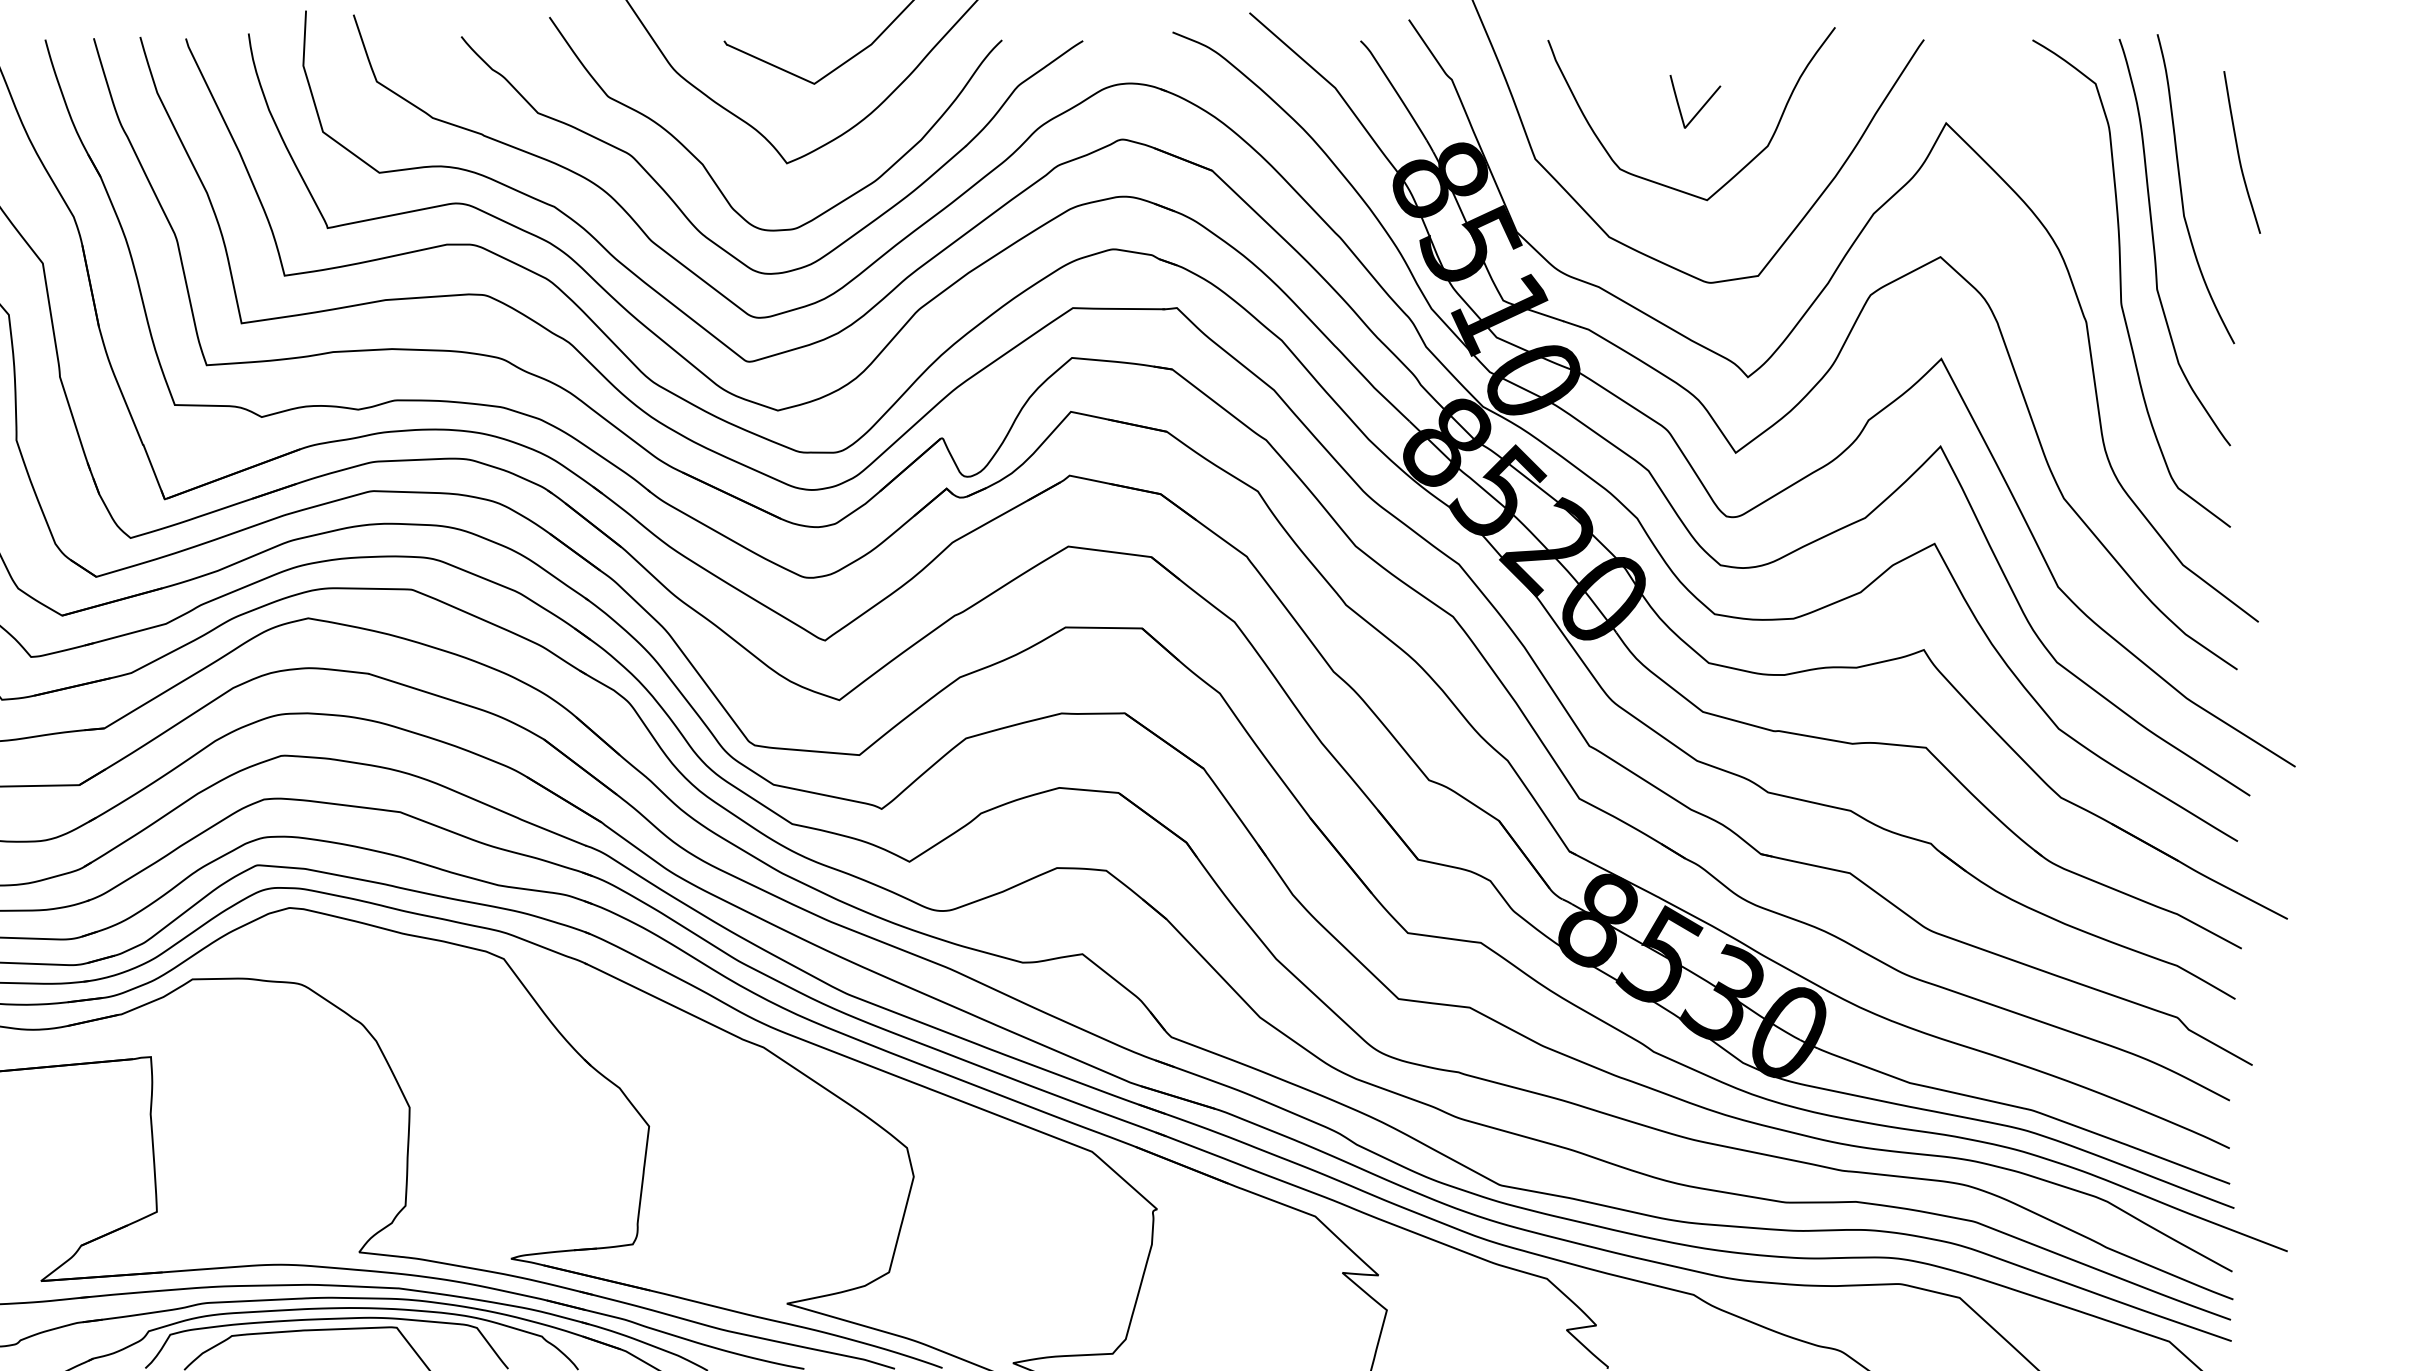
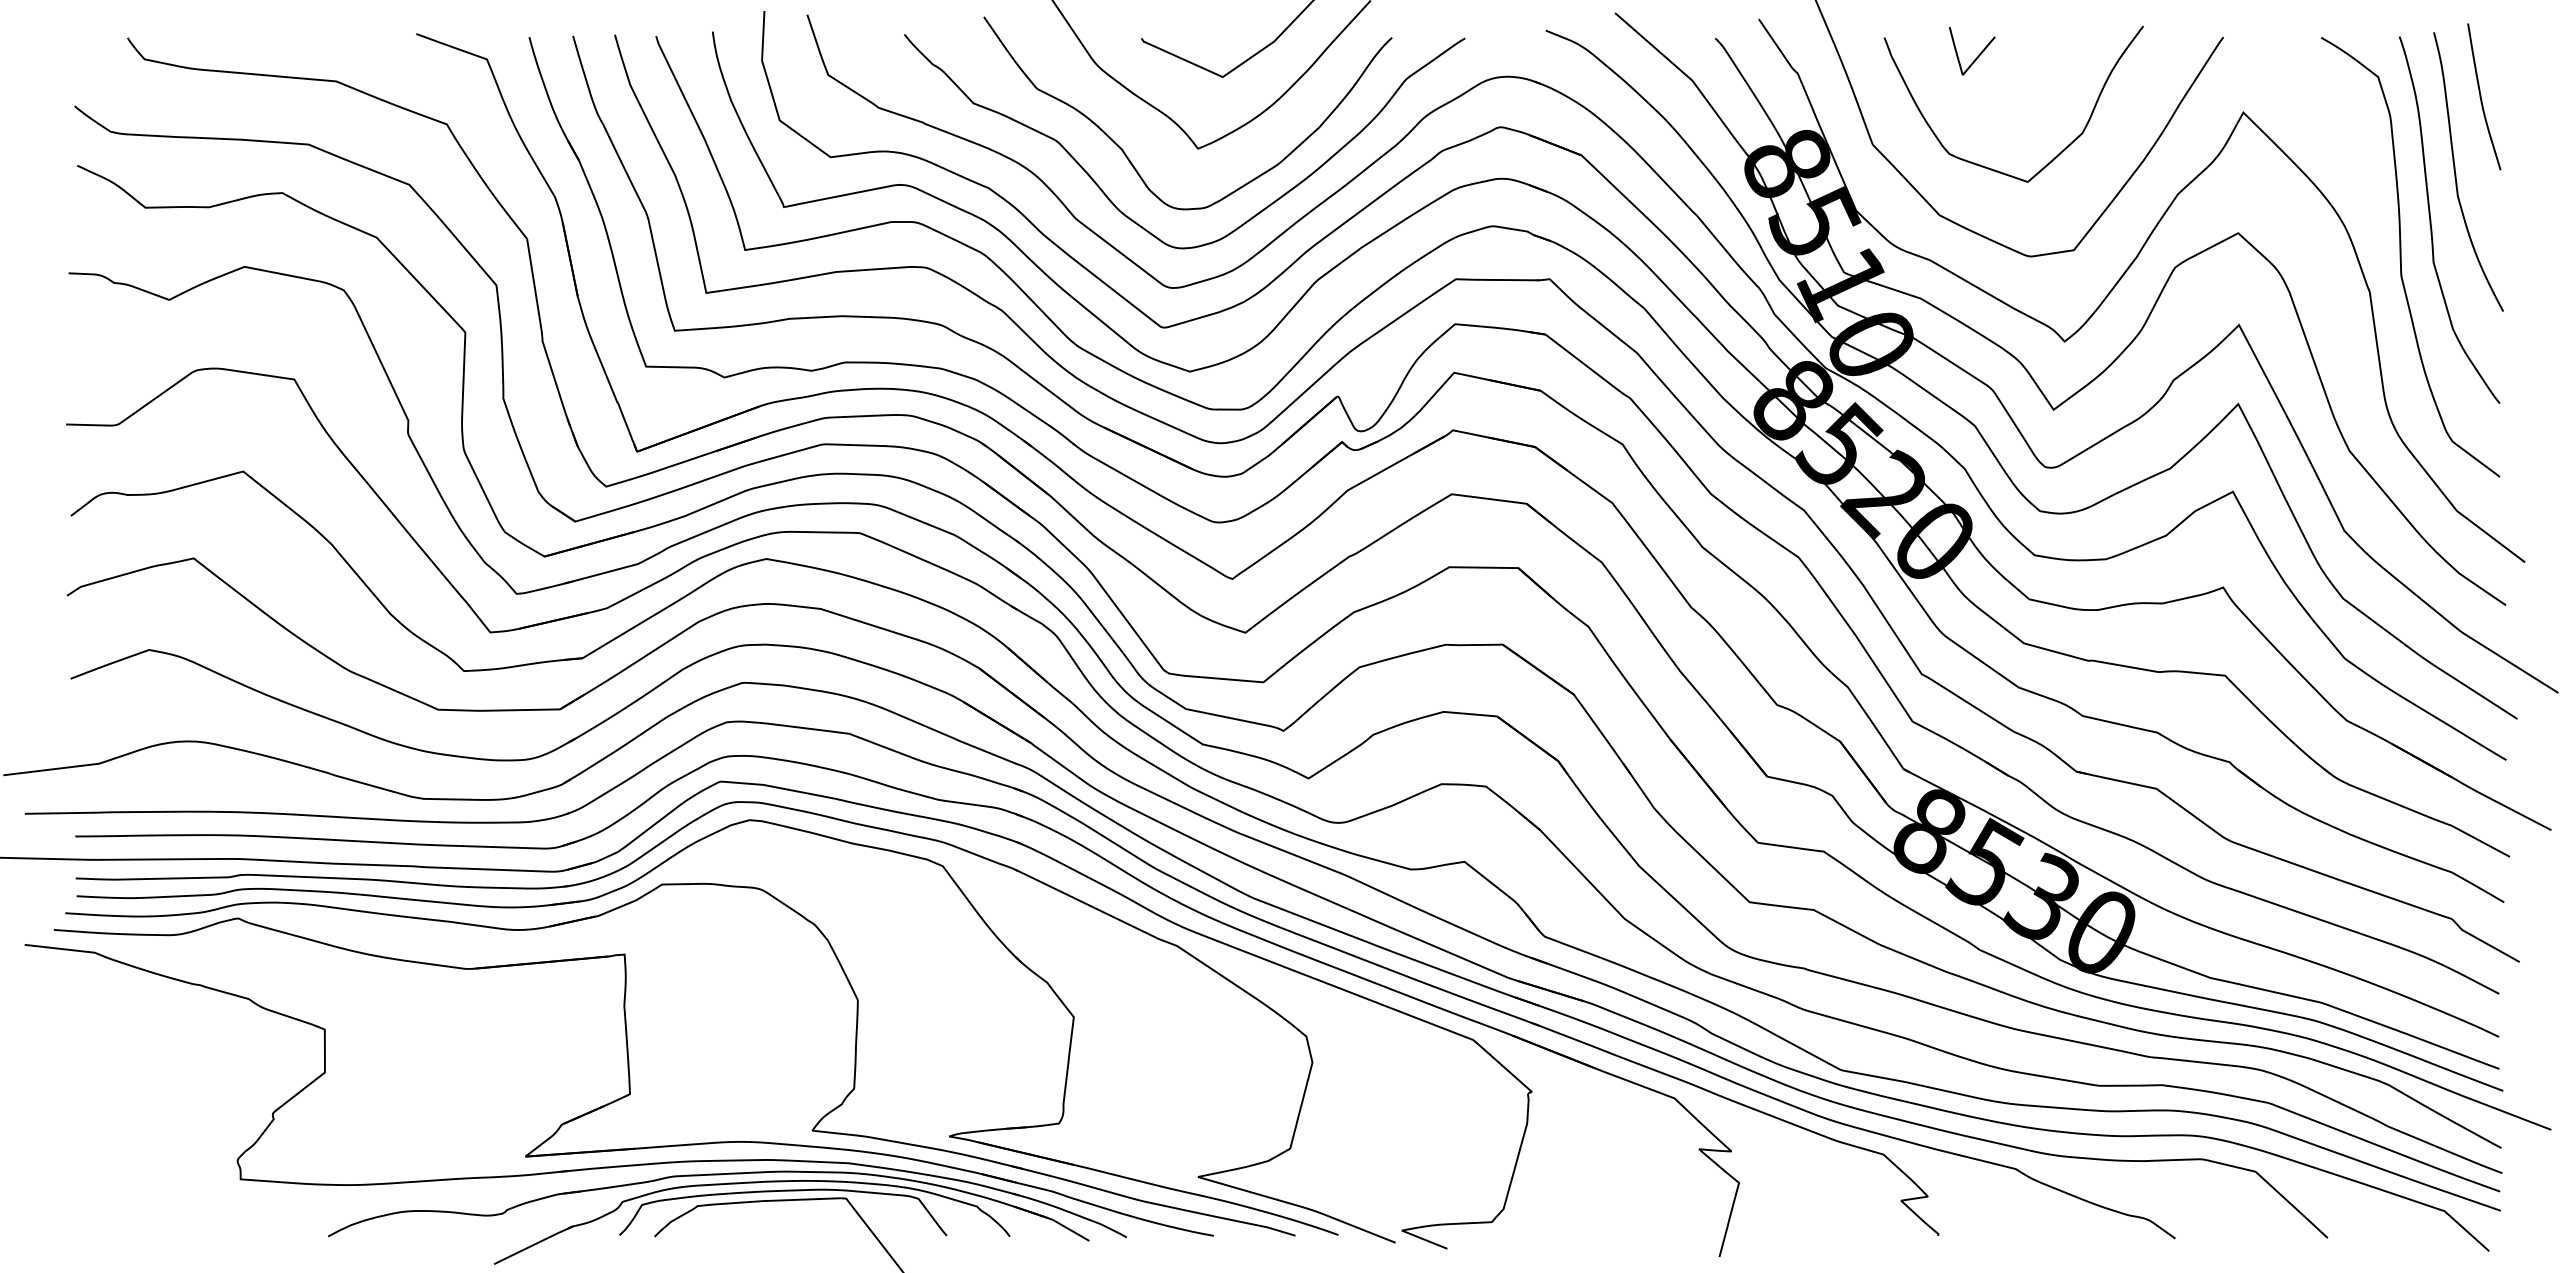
line: (1702, 105) -> (1978, 54), moved
curve: (2239, 152) -> (2481, 96), moved

